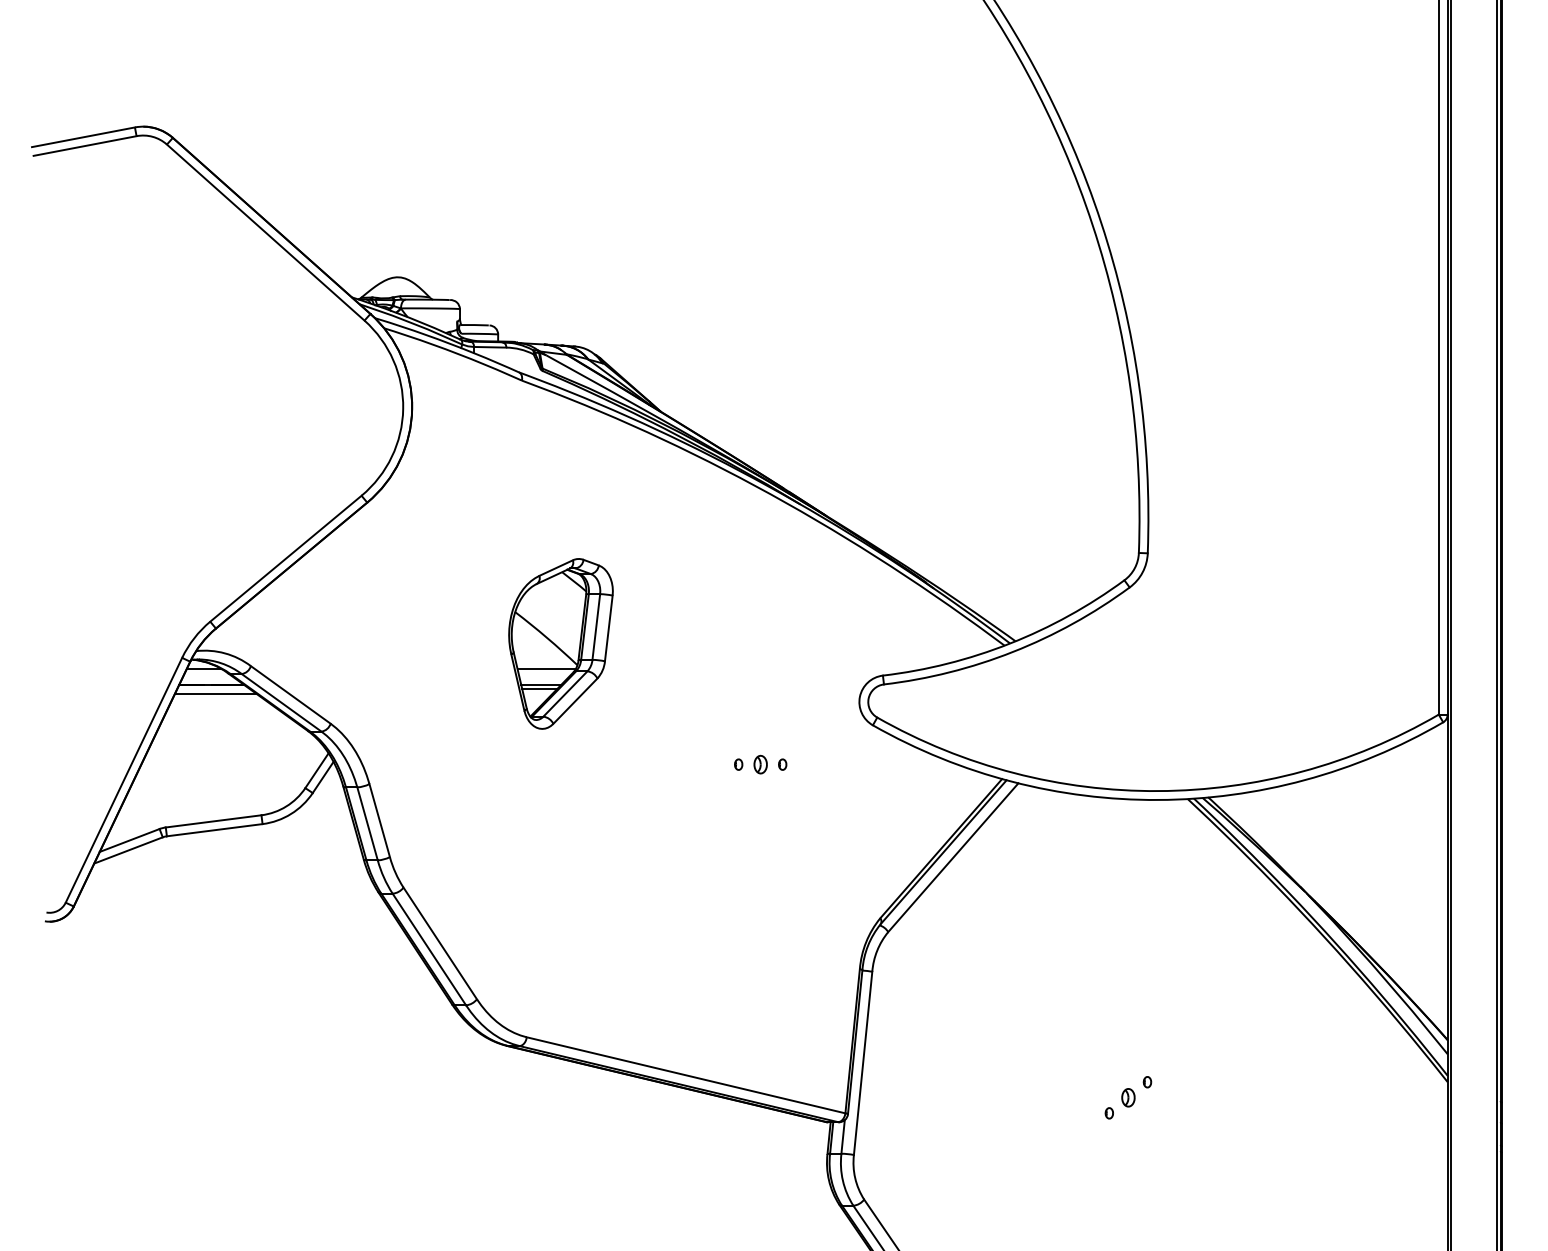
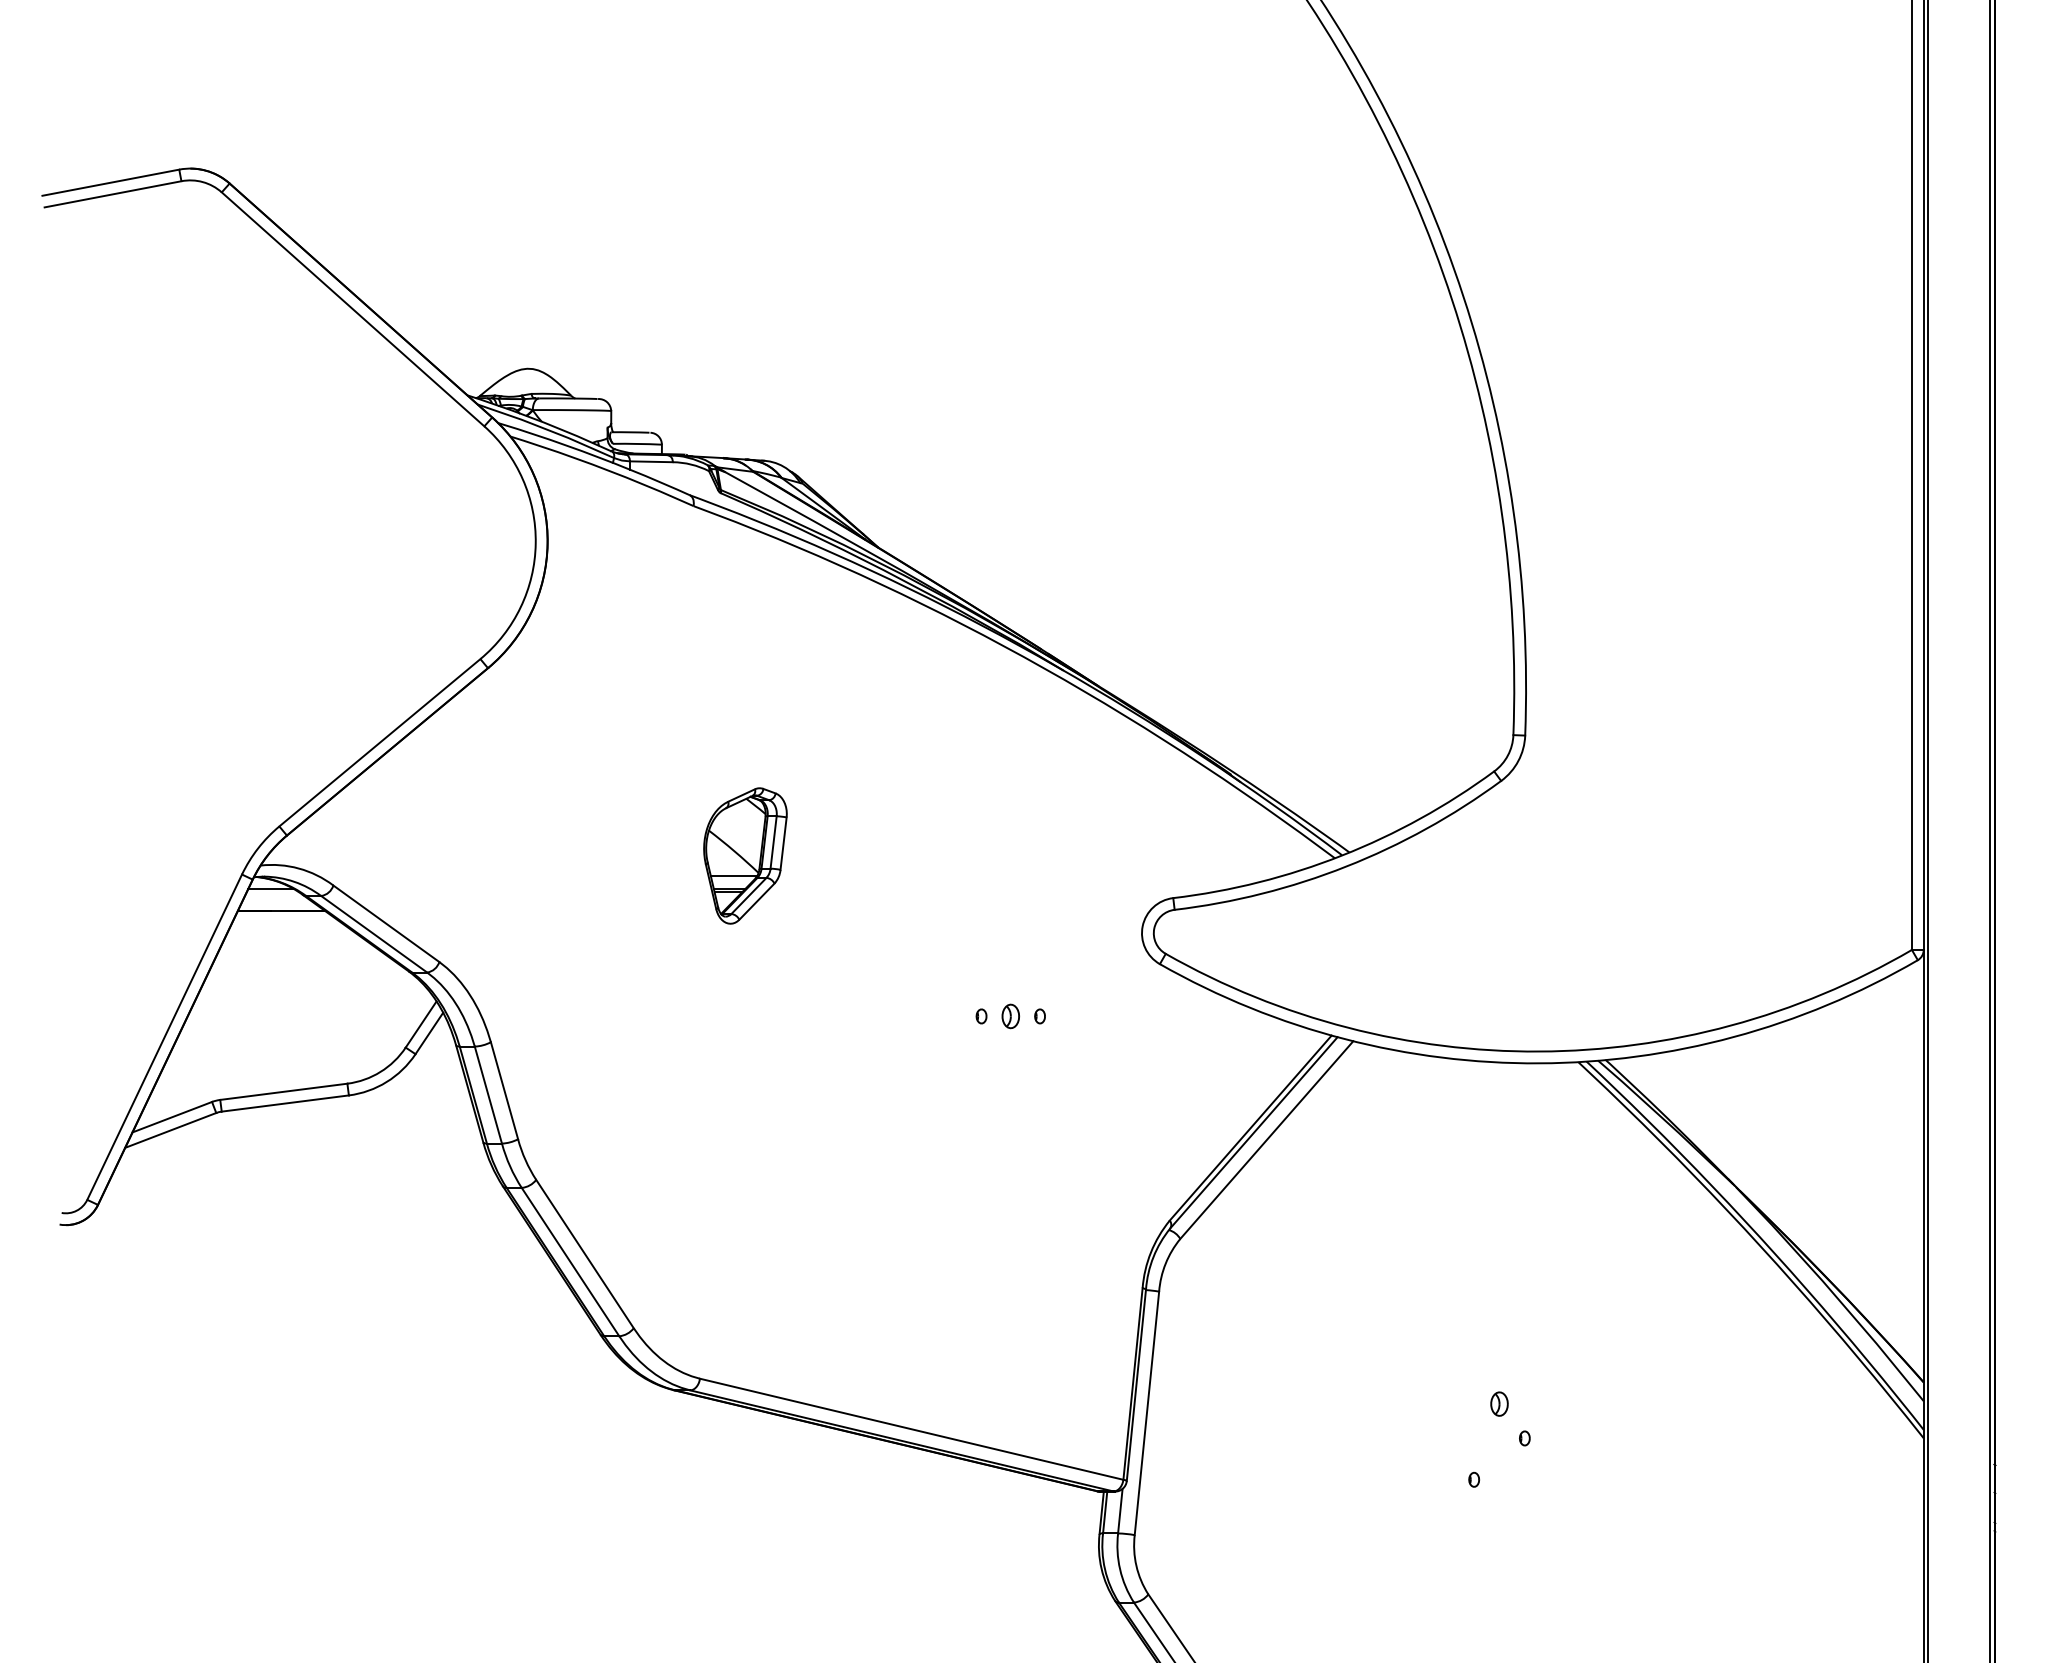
part: (561, 643) -> (745, 855), size x0.6
line: (215, 693) -> (286, 922), removed
part: (1128, 1097) -> (1499, 1403), moved

